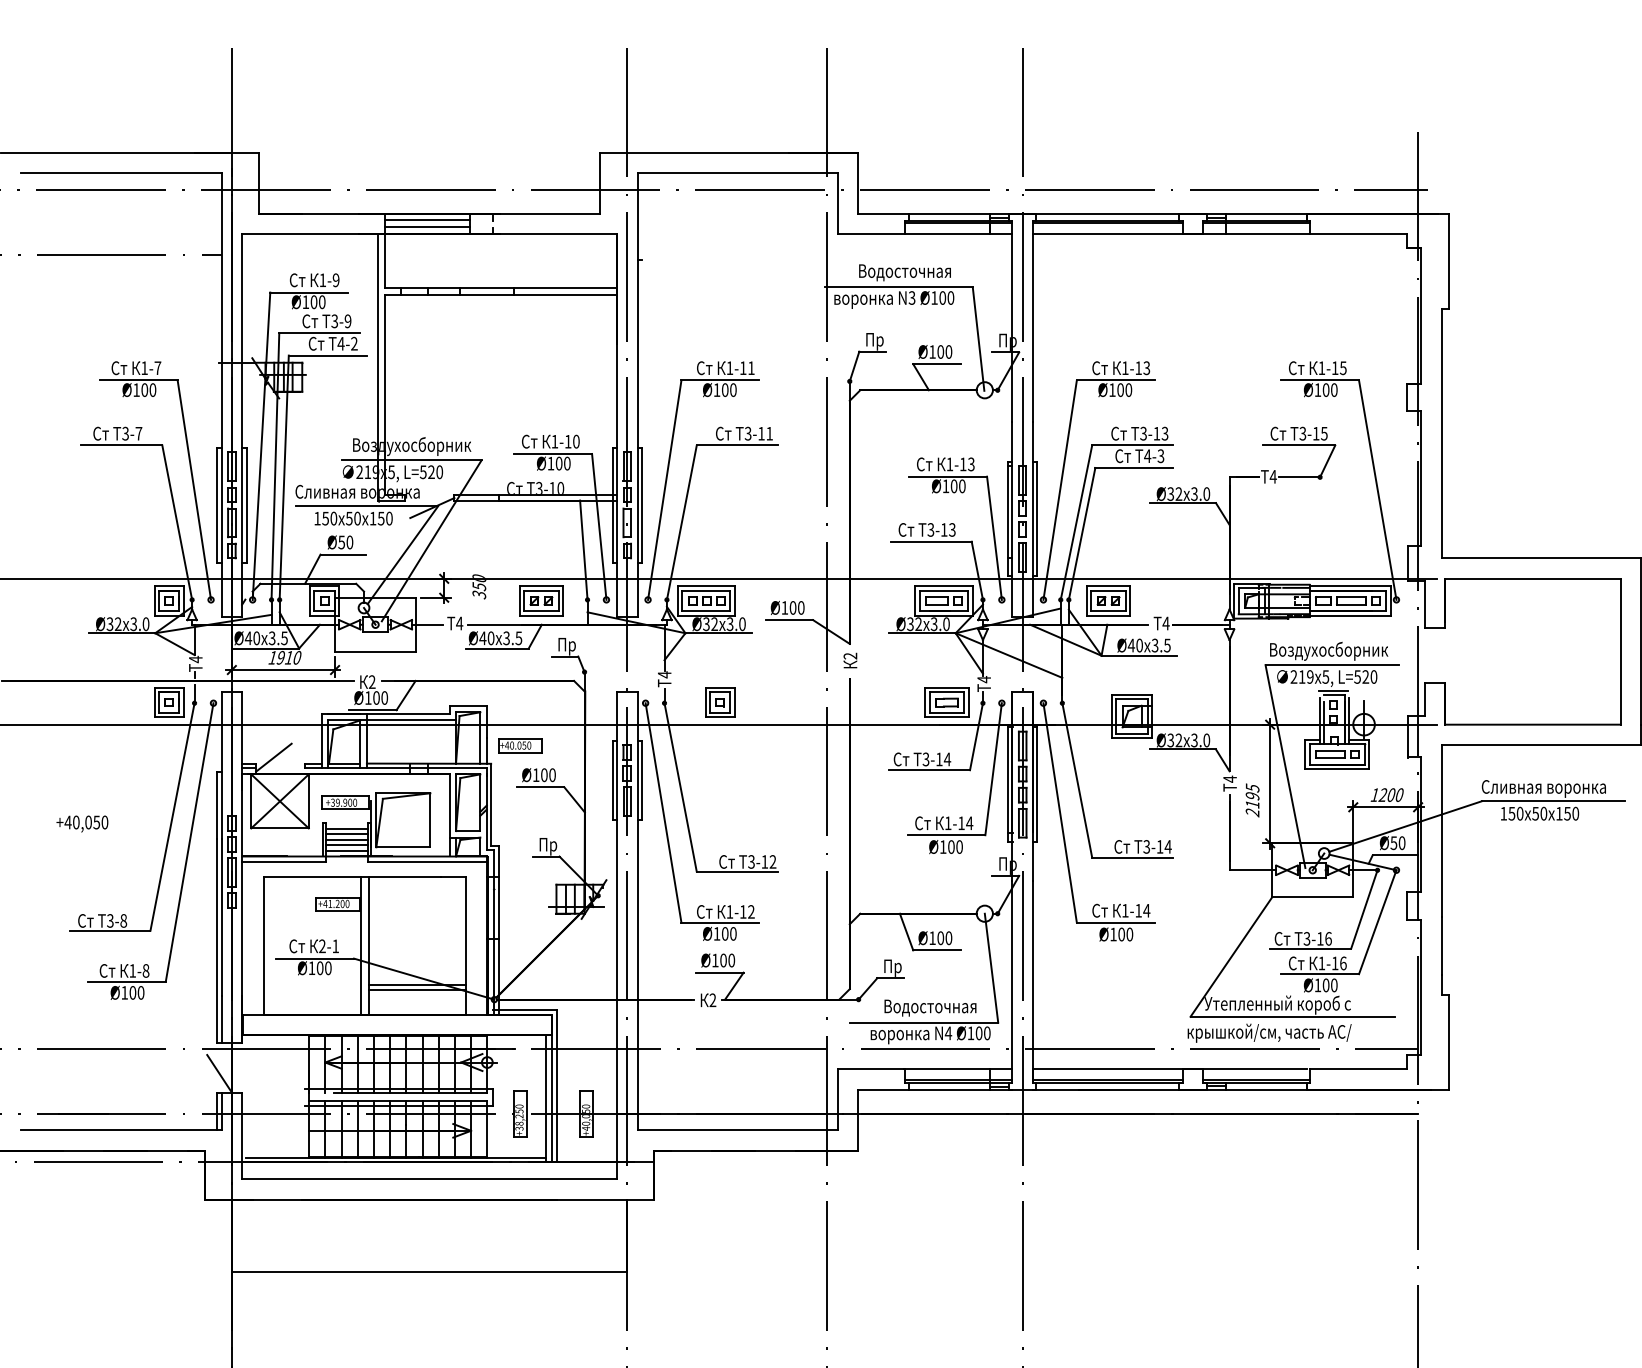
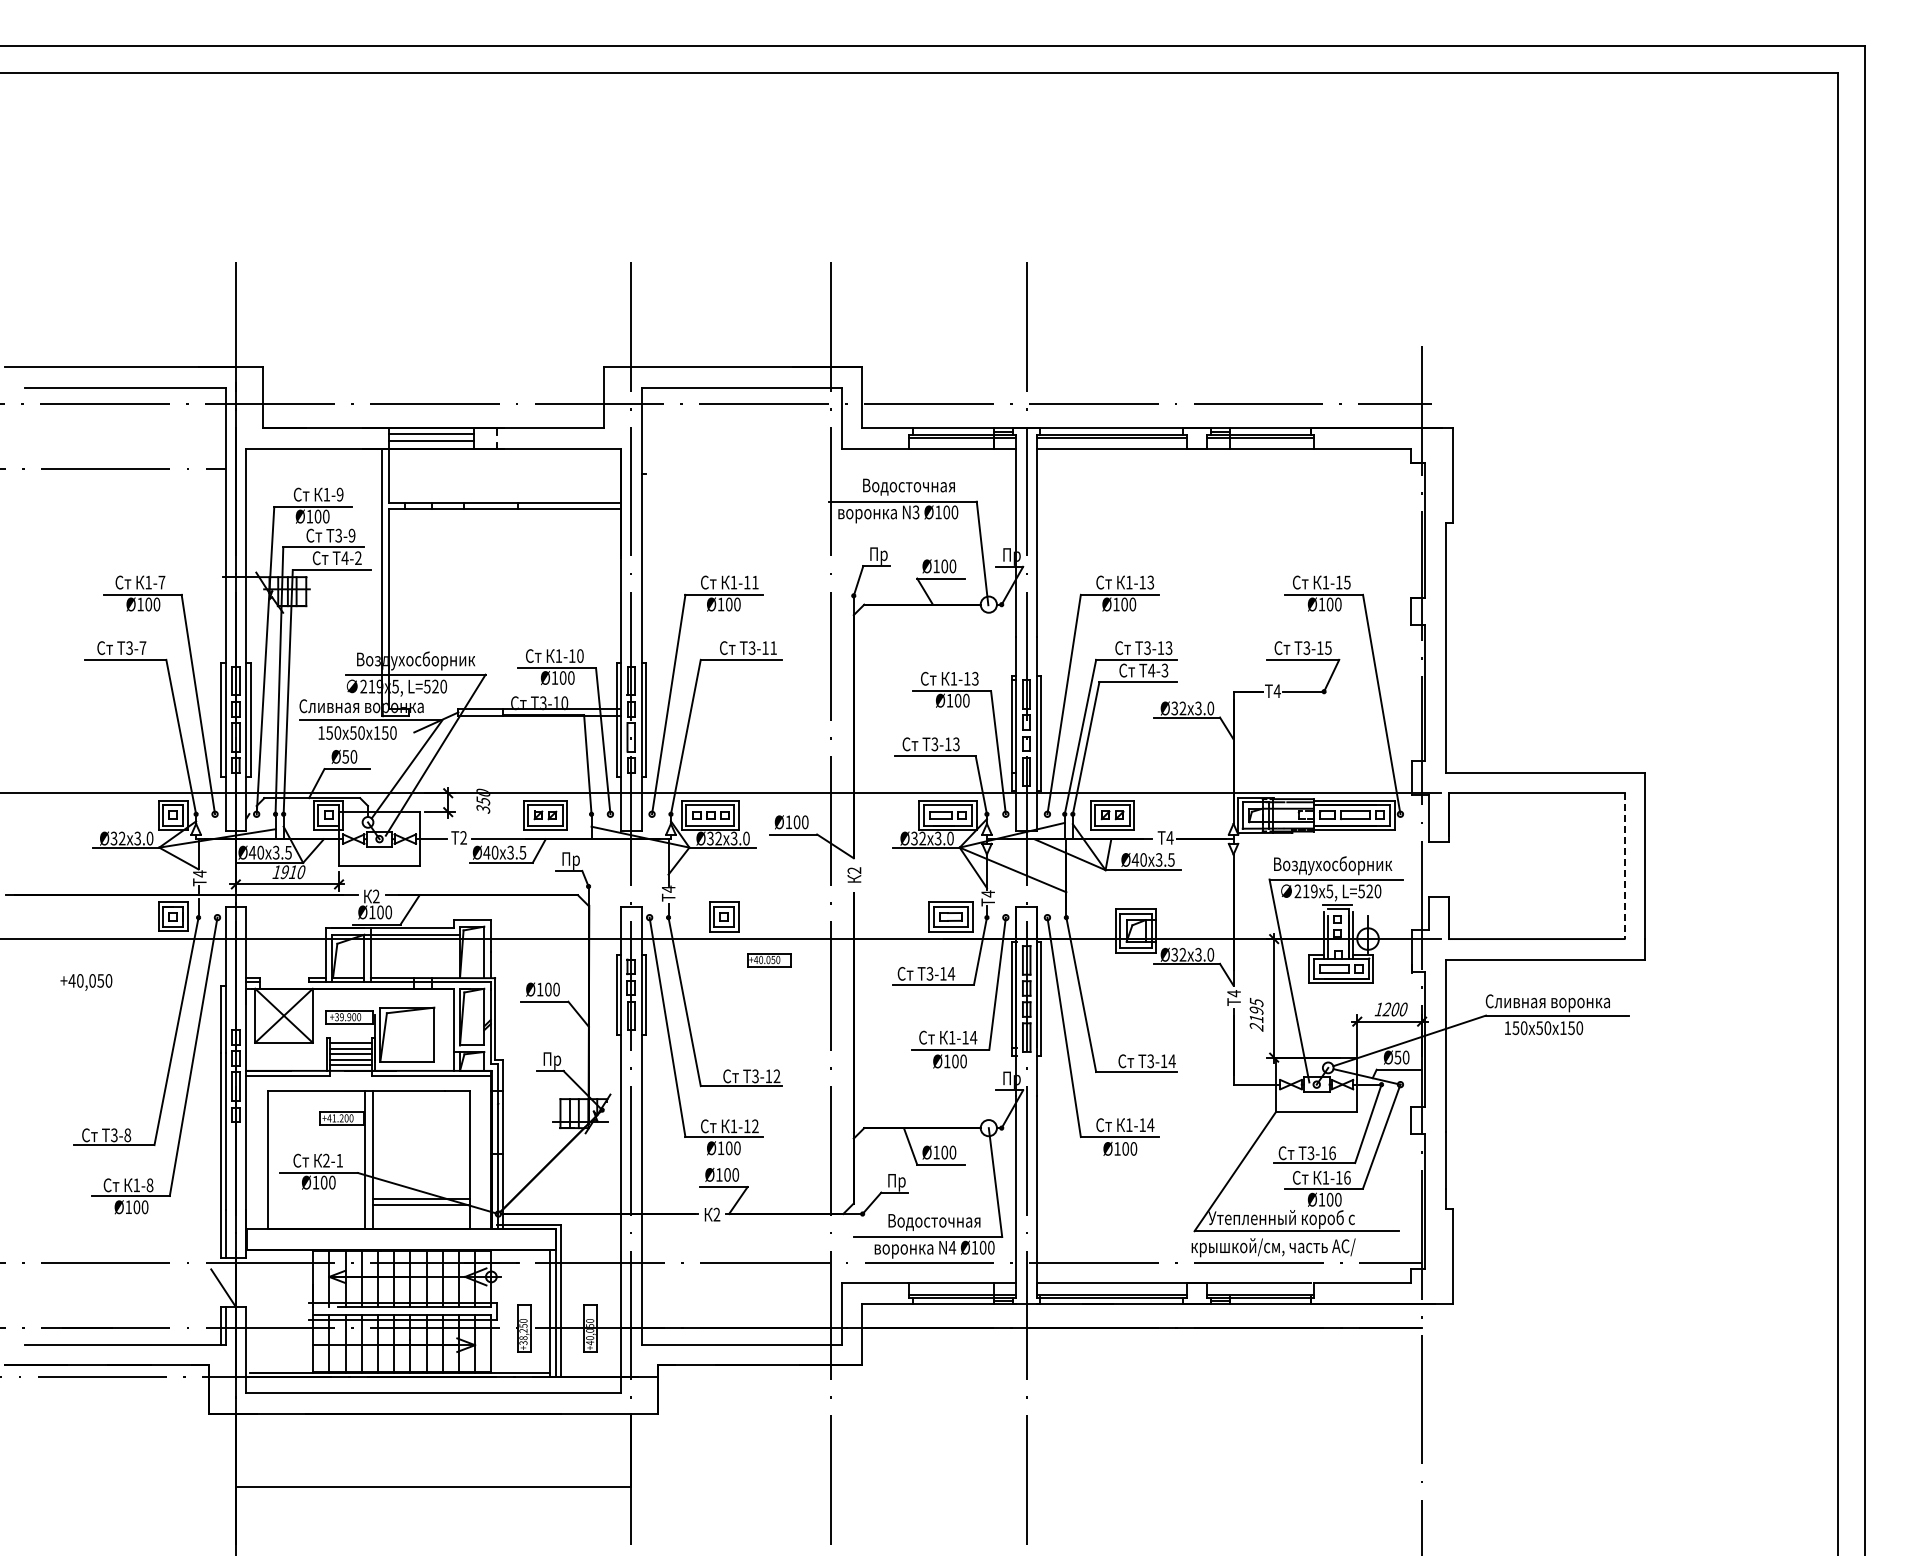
text: (459, 623) -> (463, 837), 4 -> 2
line: (1620, 652) -> (1624, 866), solid -> dashed
part: (520, 746) -> (769, 960), moved
line: (273, 758) -> (277, 972), removed
text: (82, 824) -> (86, 982), moved

